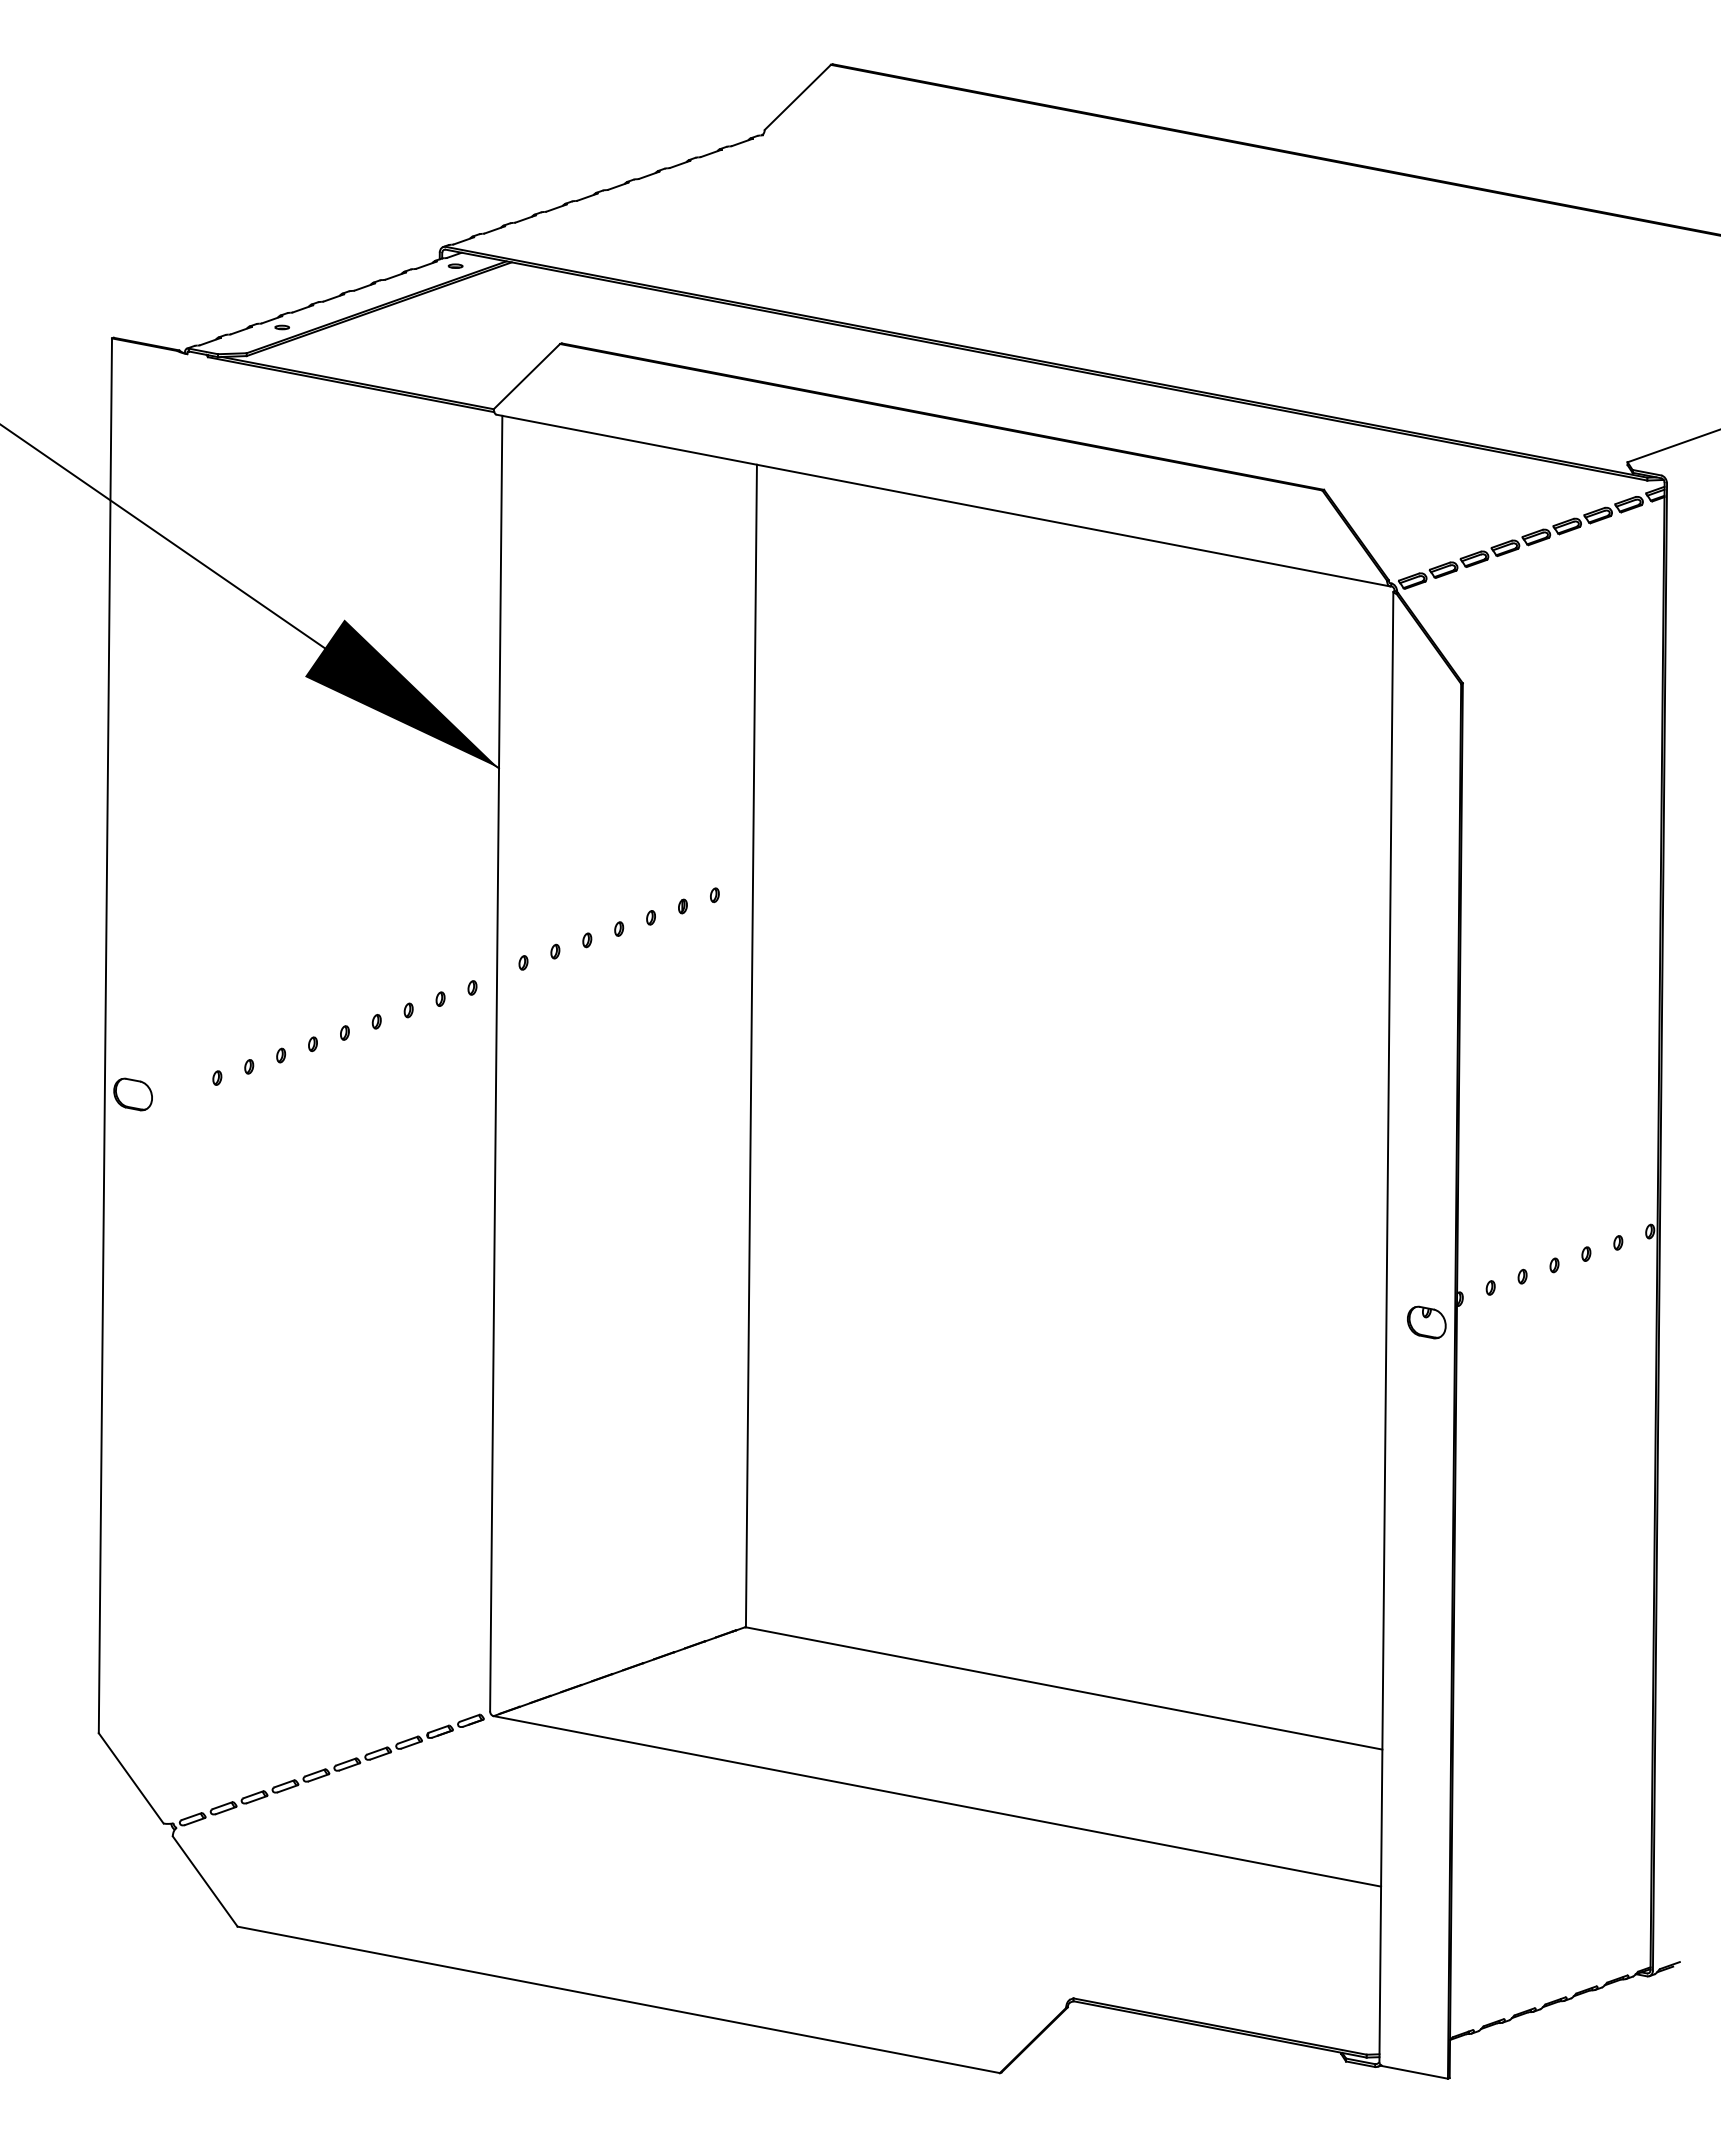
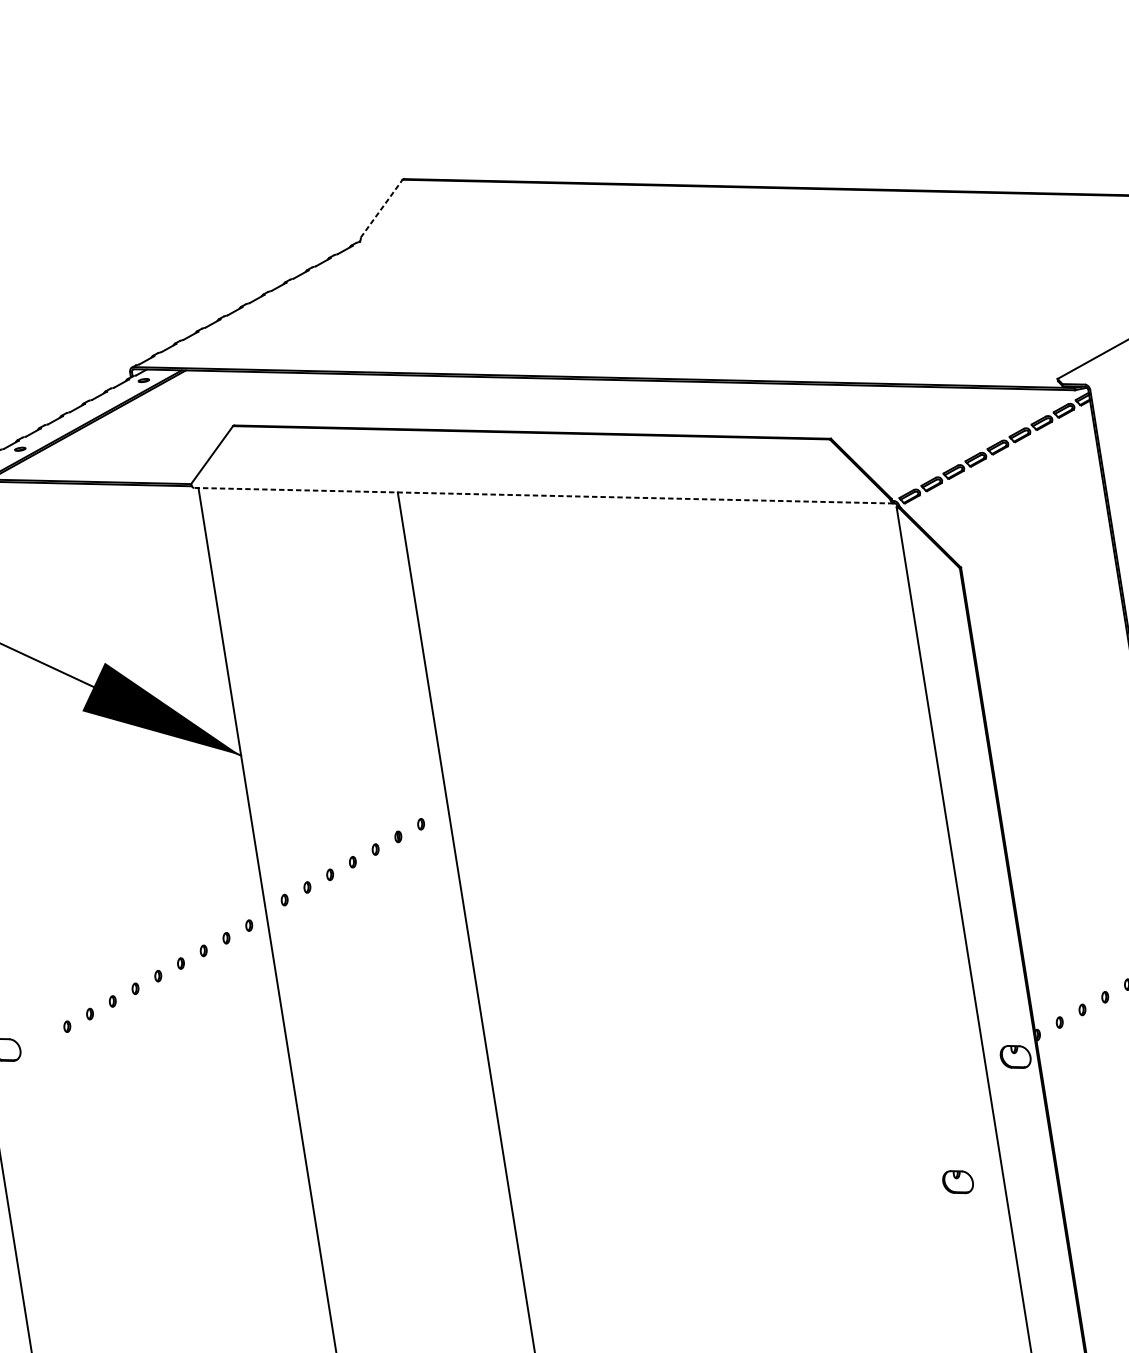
line: (798, 97) -> (382, 208), solid -> dashed
line: (943, 500) -> (543, 495), solid -> dashed
part: (1325, 1470) -> (957, 1182), added

